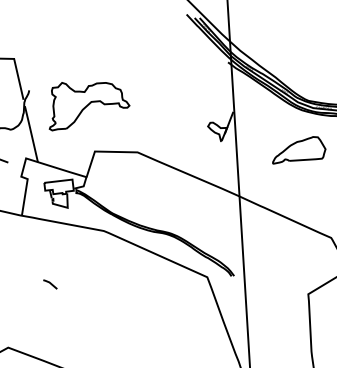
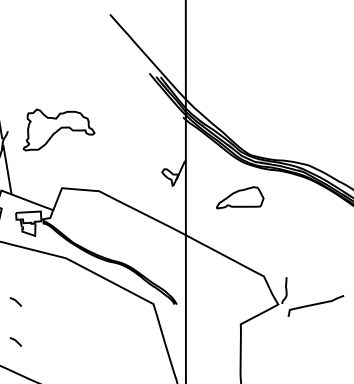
part: (88, 104) -> (58, 129), moved
line: (52, 329) -> (15, 341), added

